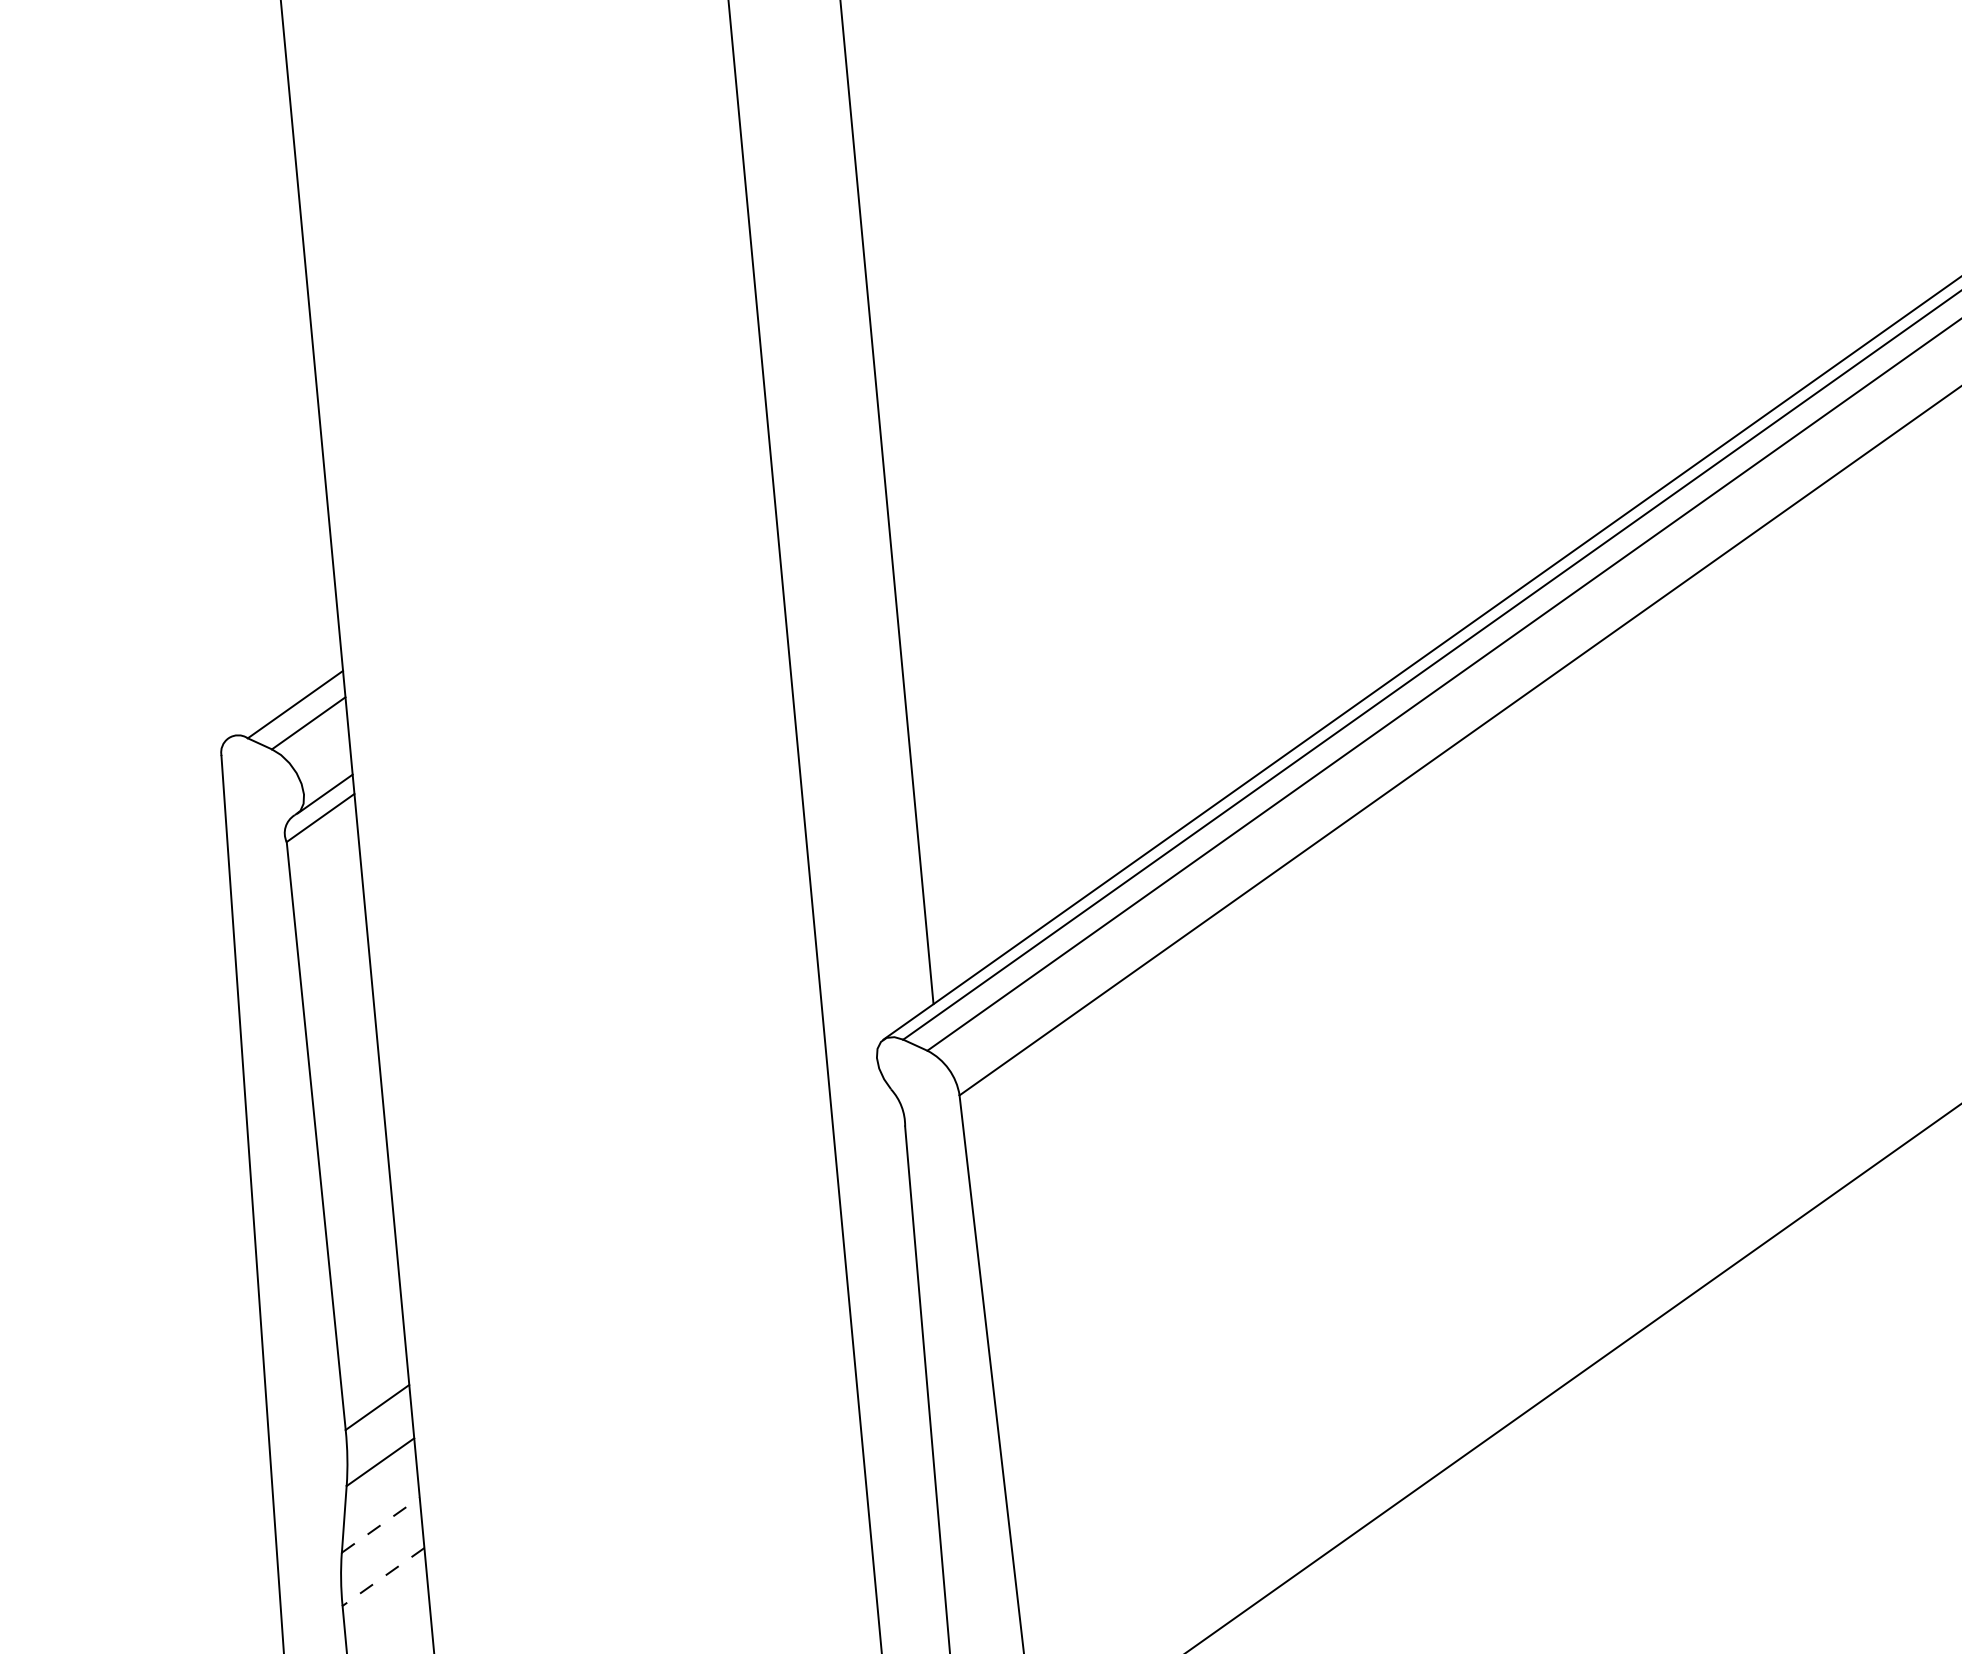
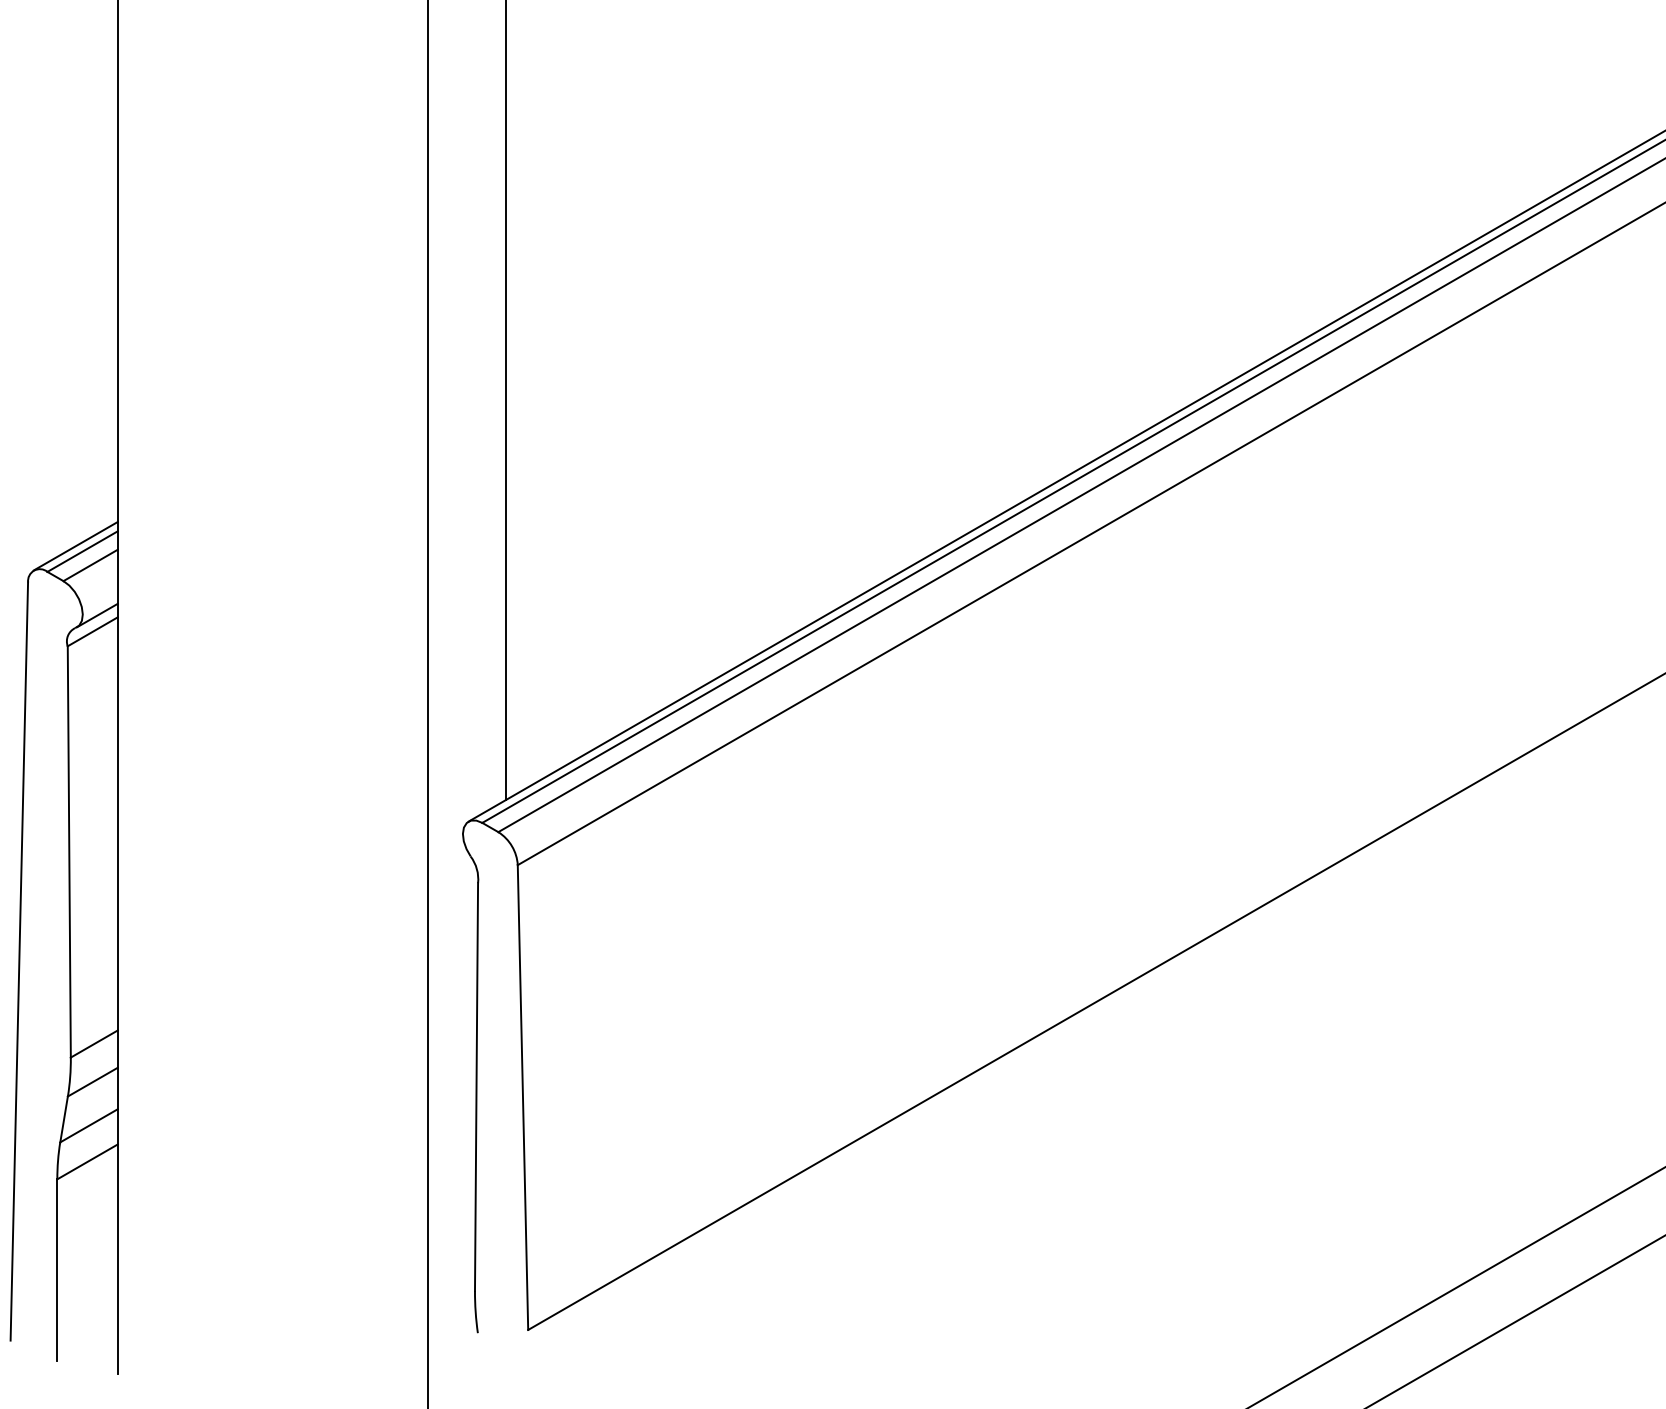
line: (284, 696) -> (75, 545), added
line: (381, 1524) -> (89, 1125), dashed -> solid
line: (383, 1576) -> (87, 1161), dashed -> solid

